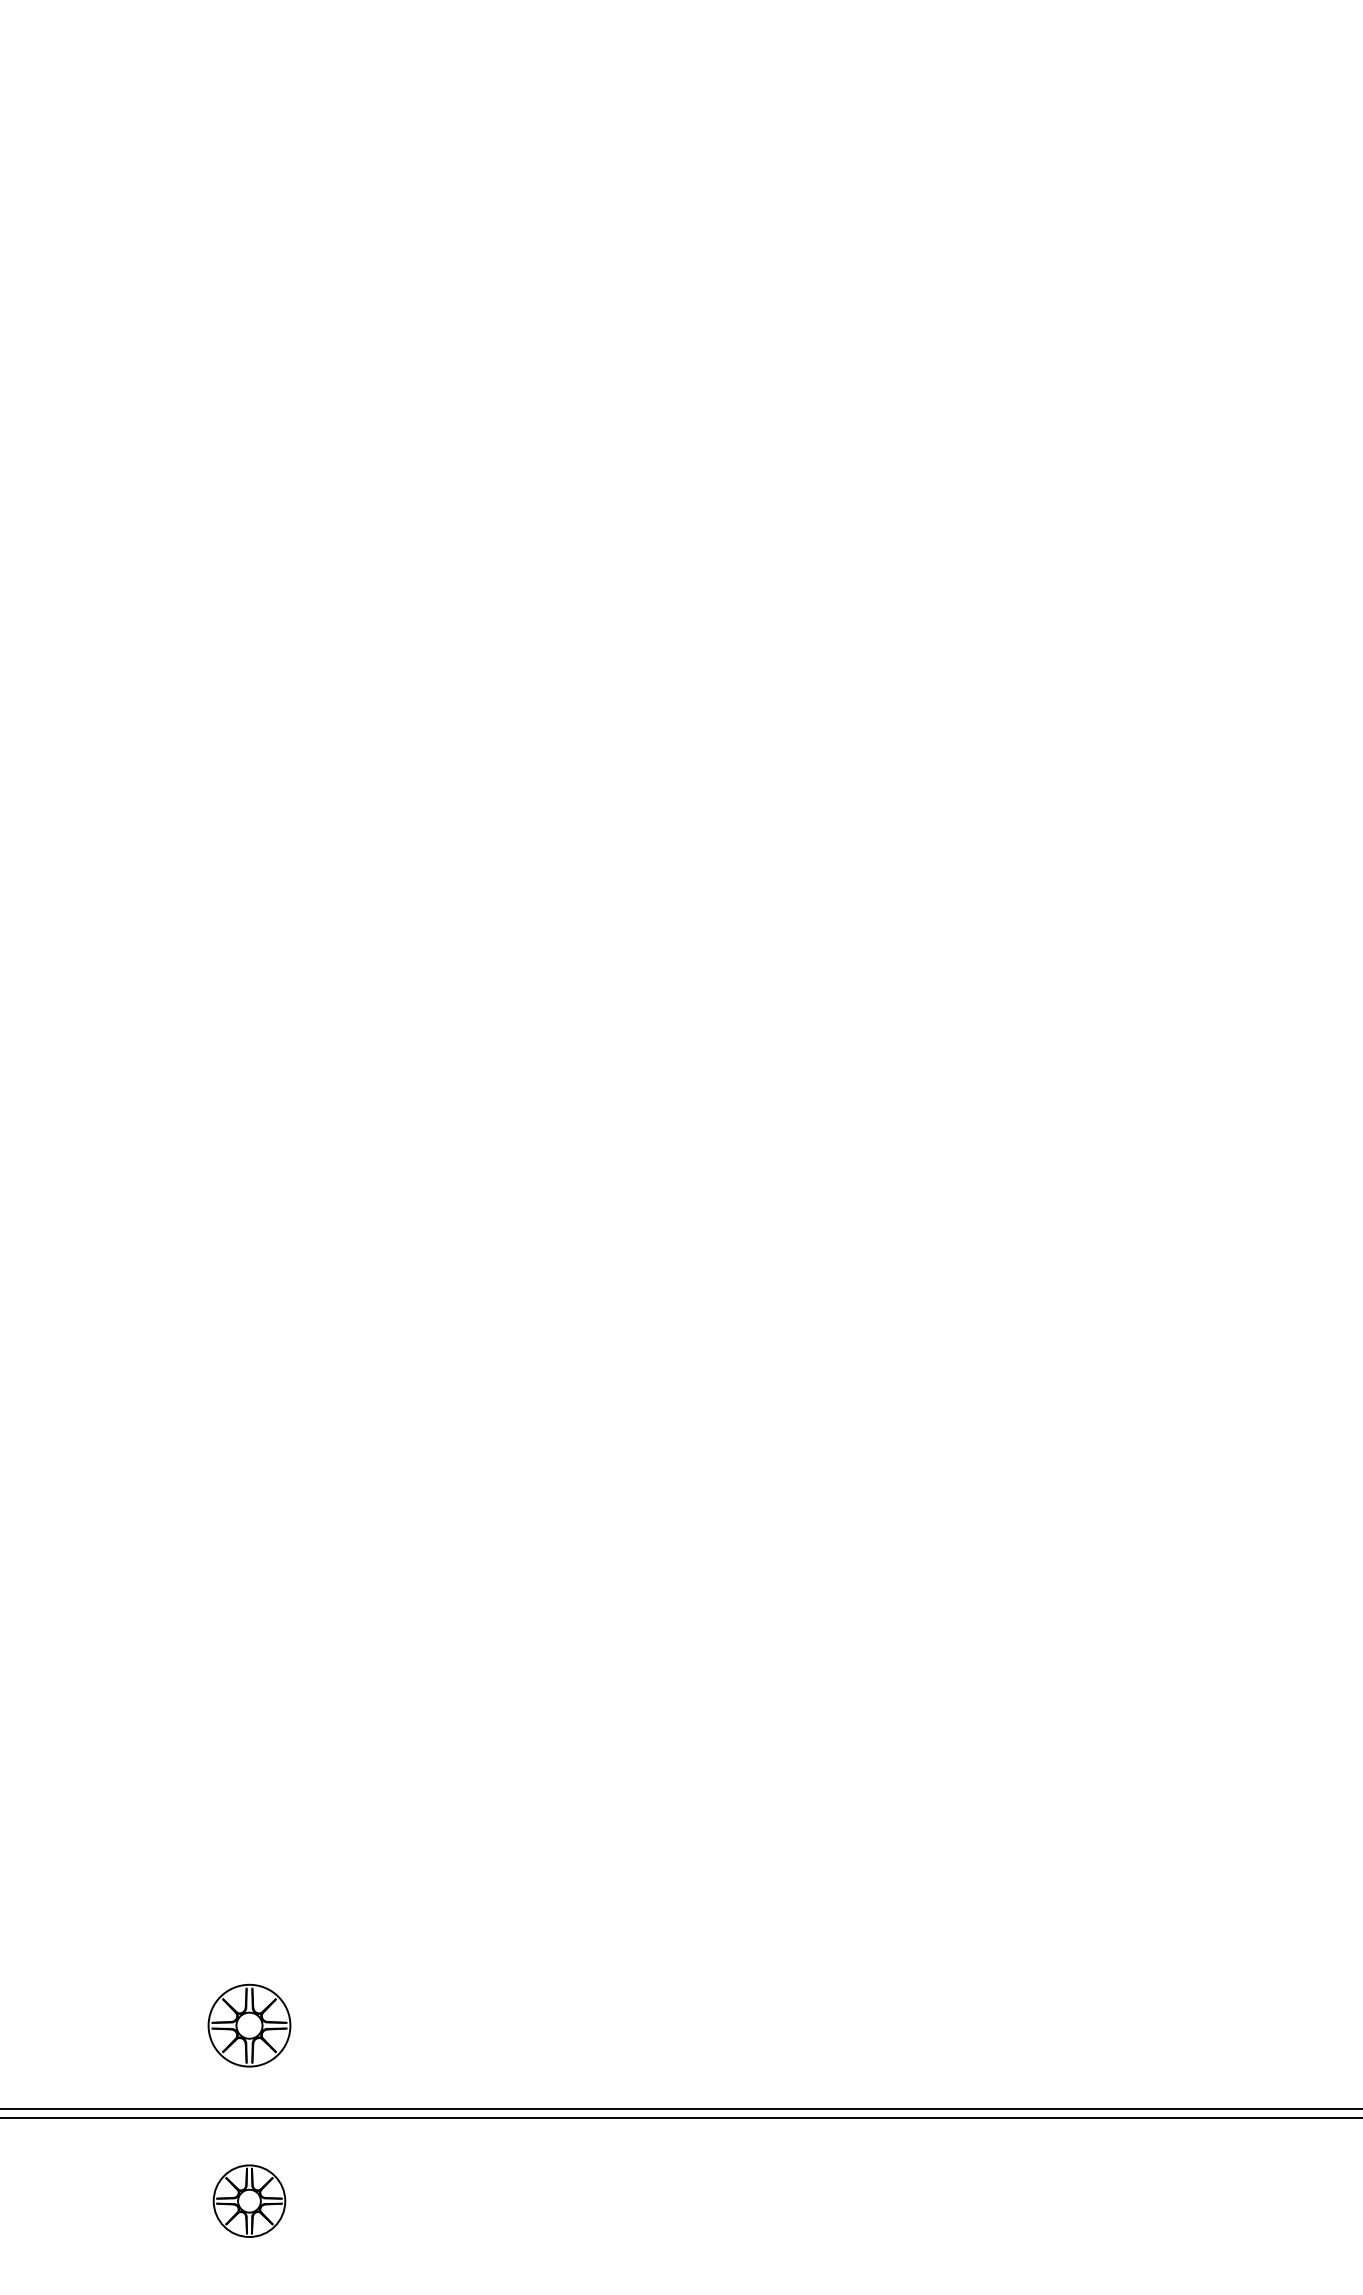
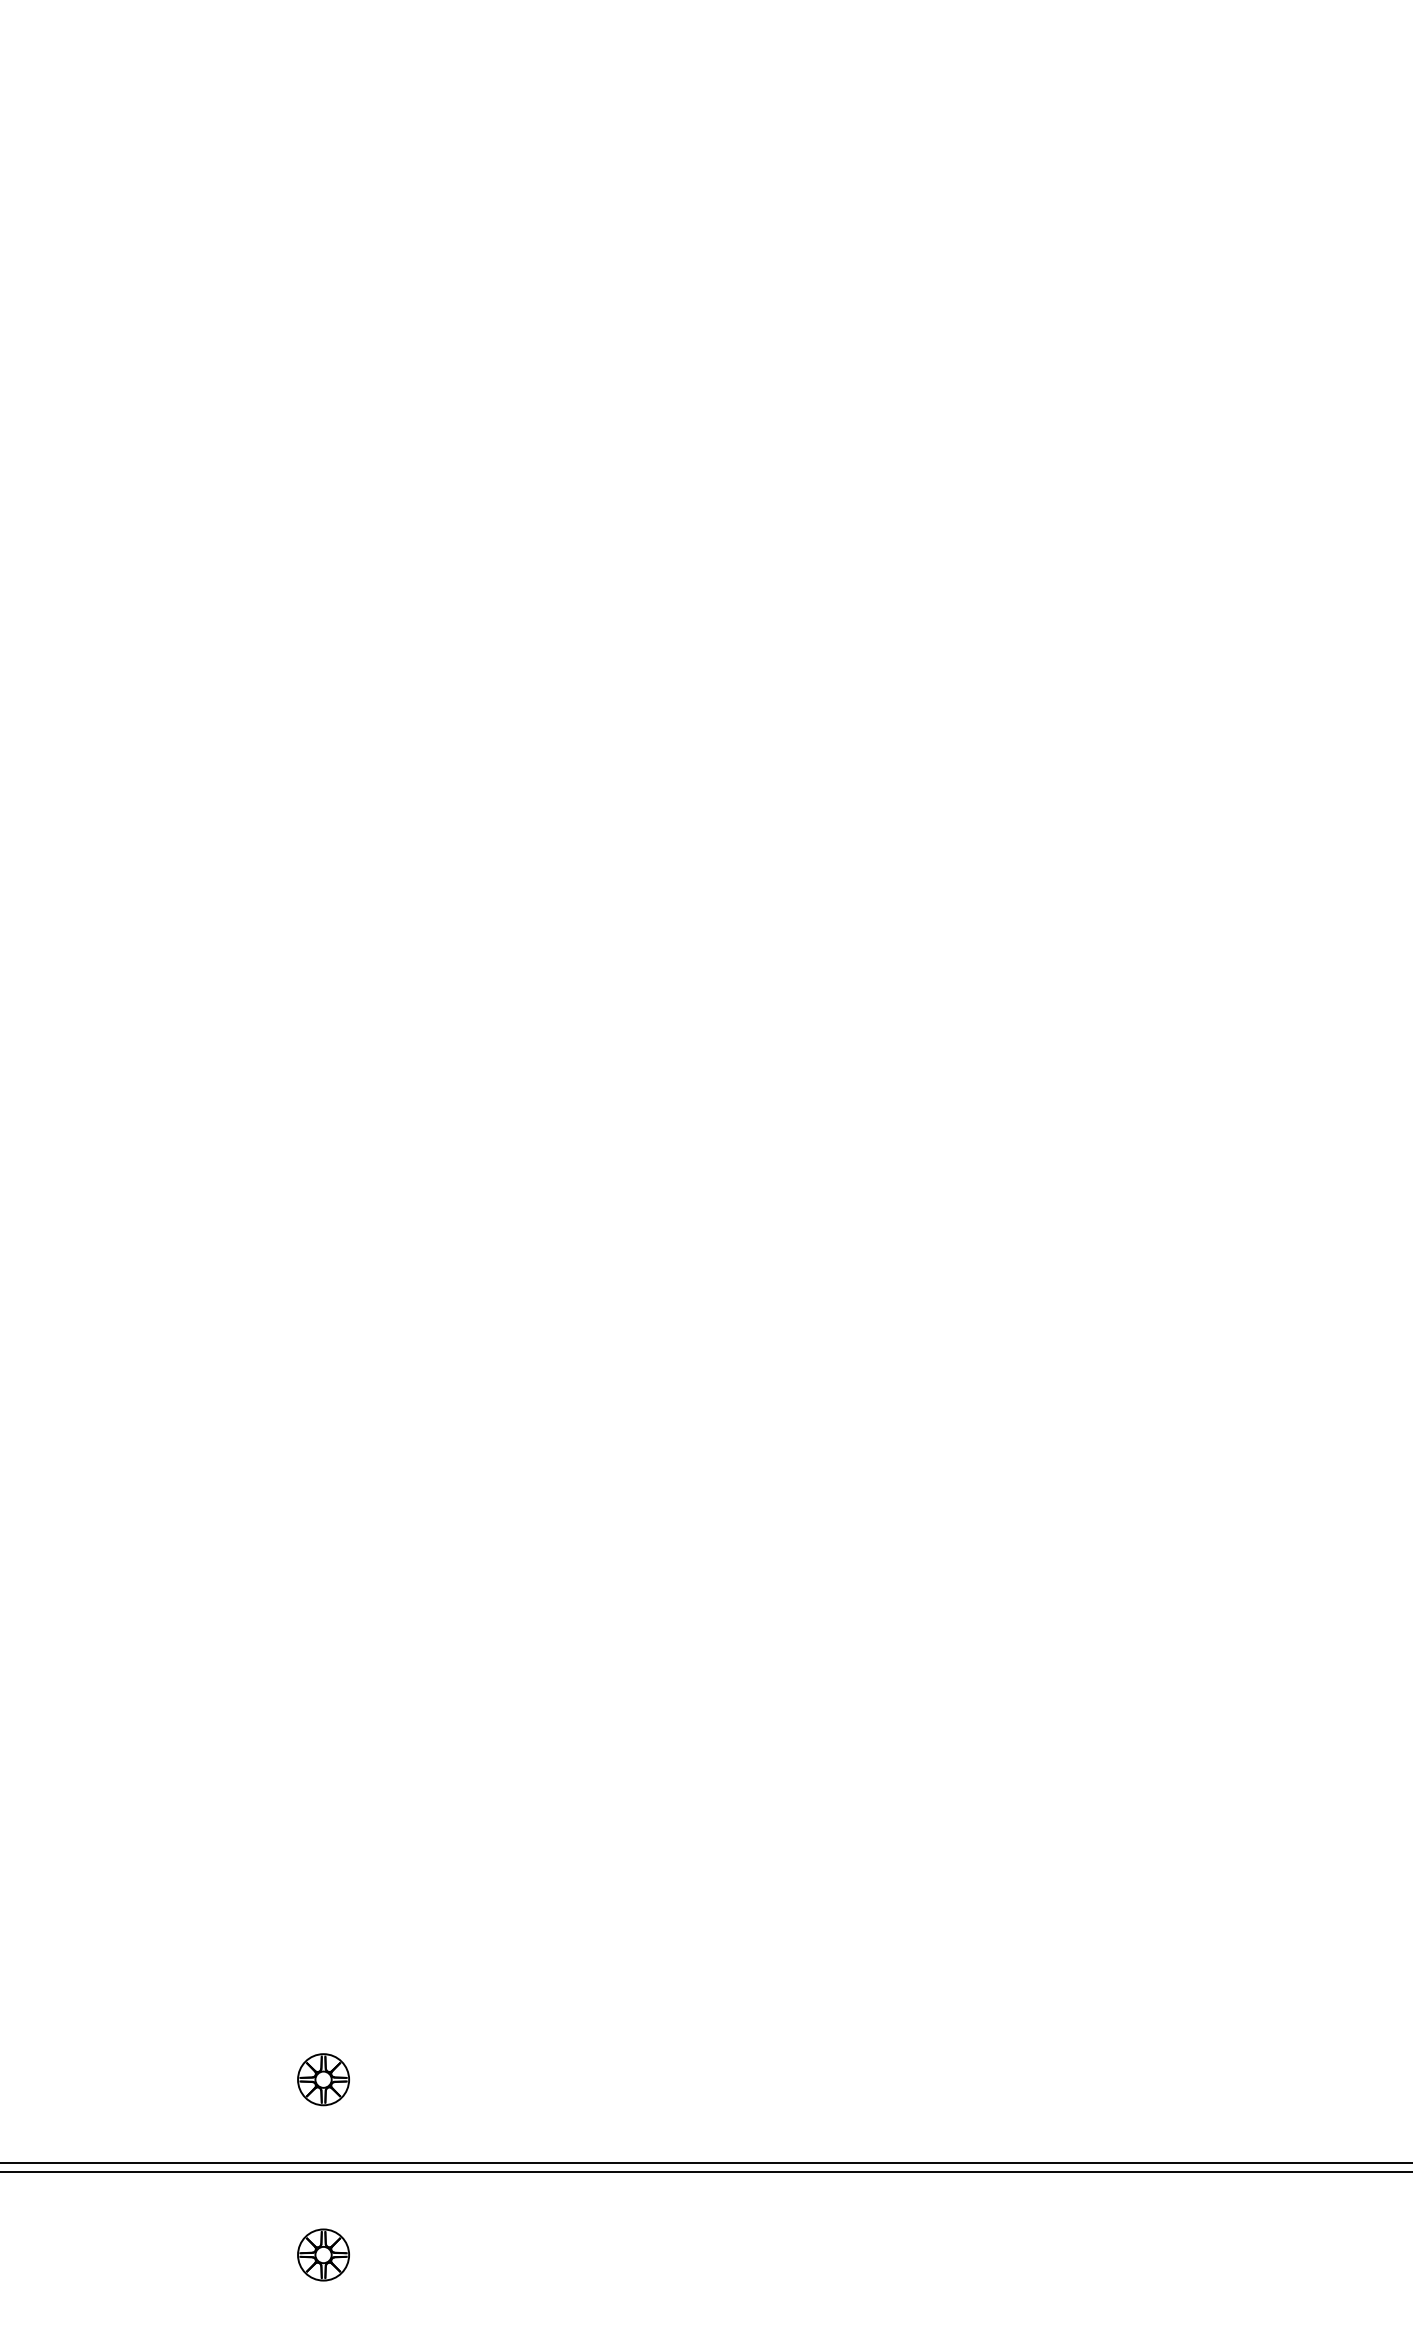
part: (249, 2025) -> (323, 2079), size x0.62
part: (249, 2200) -> (323, 2254), size x0.71

